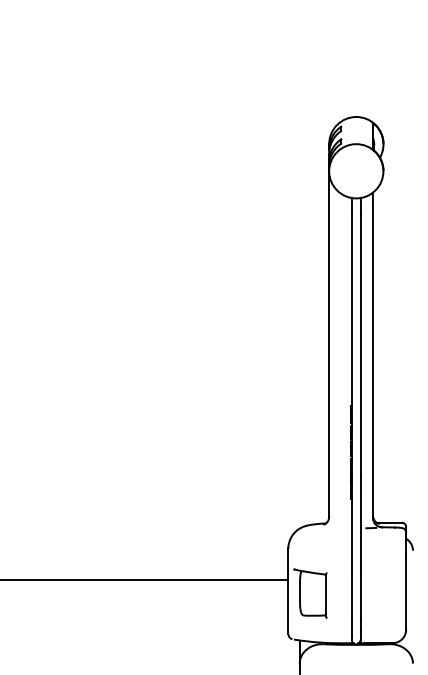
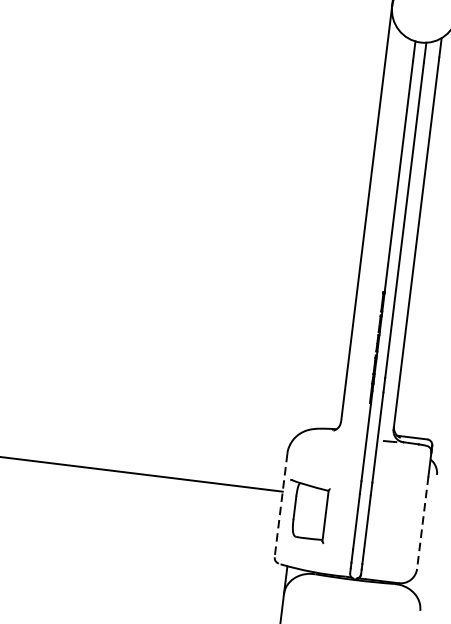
line: (288, 591) -> (281, 505), solid -> dashed
line: (406, 591) -> (423, 523), solid -> dashed

